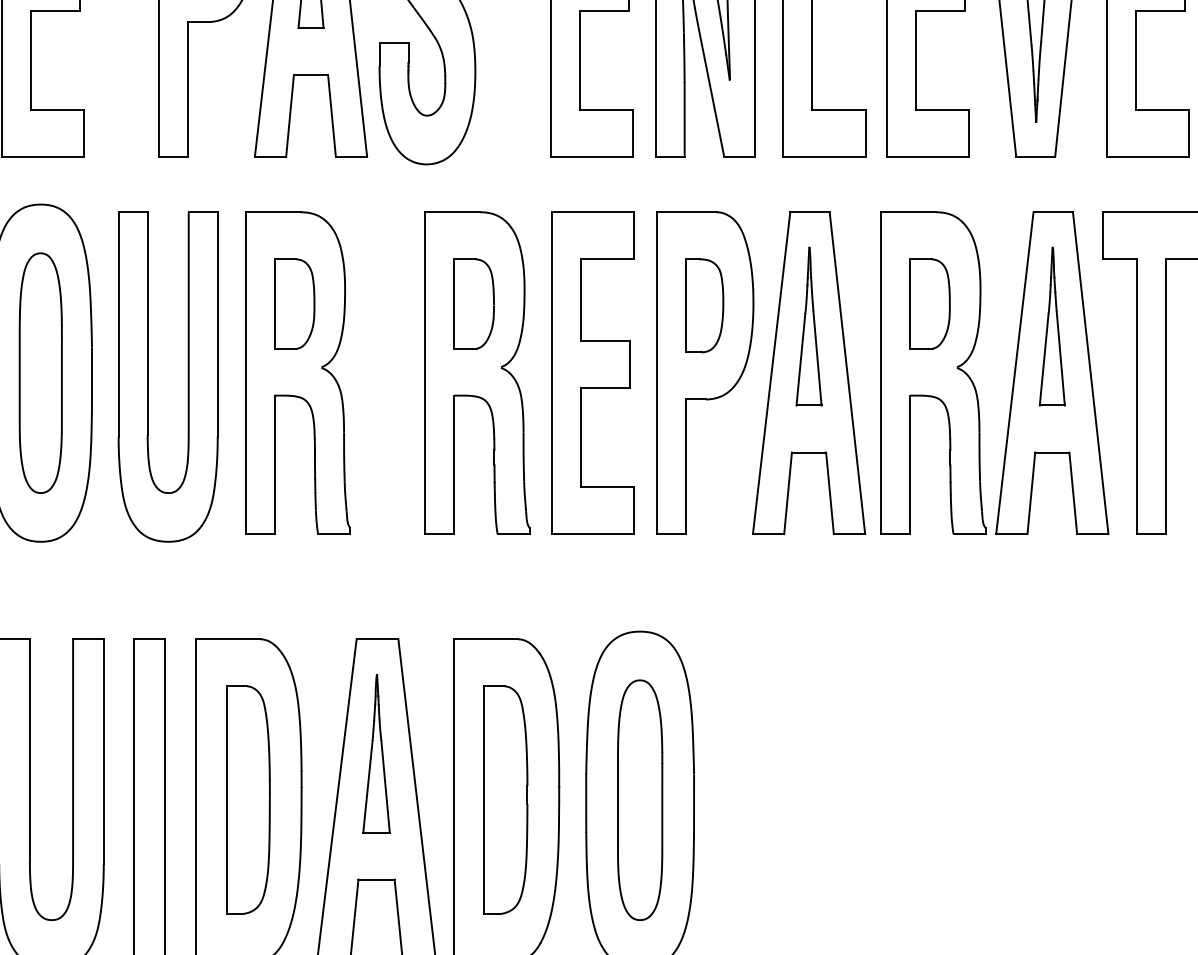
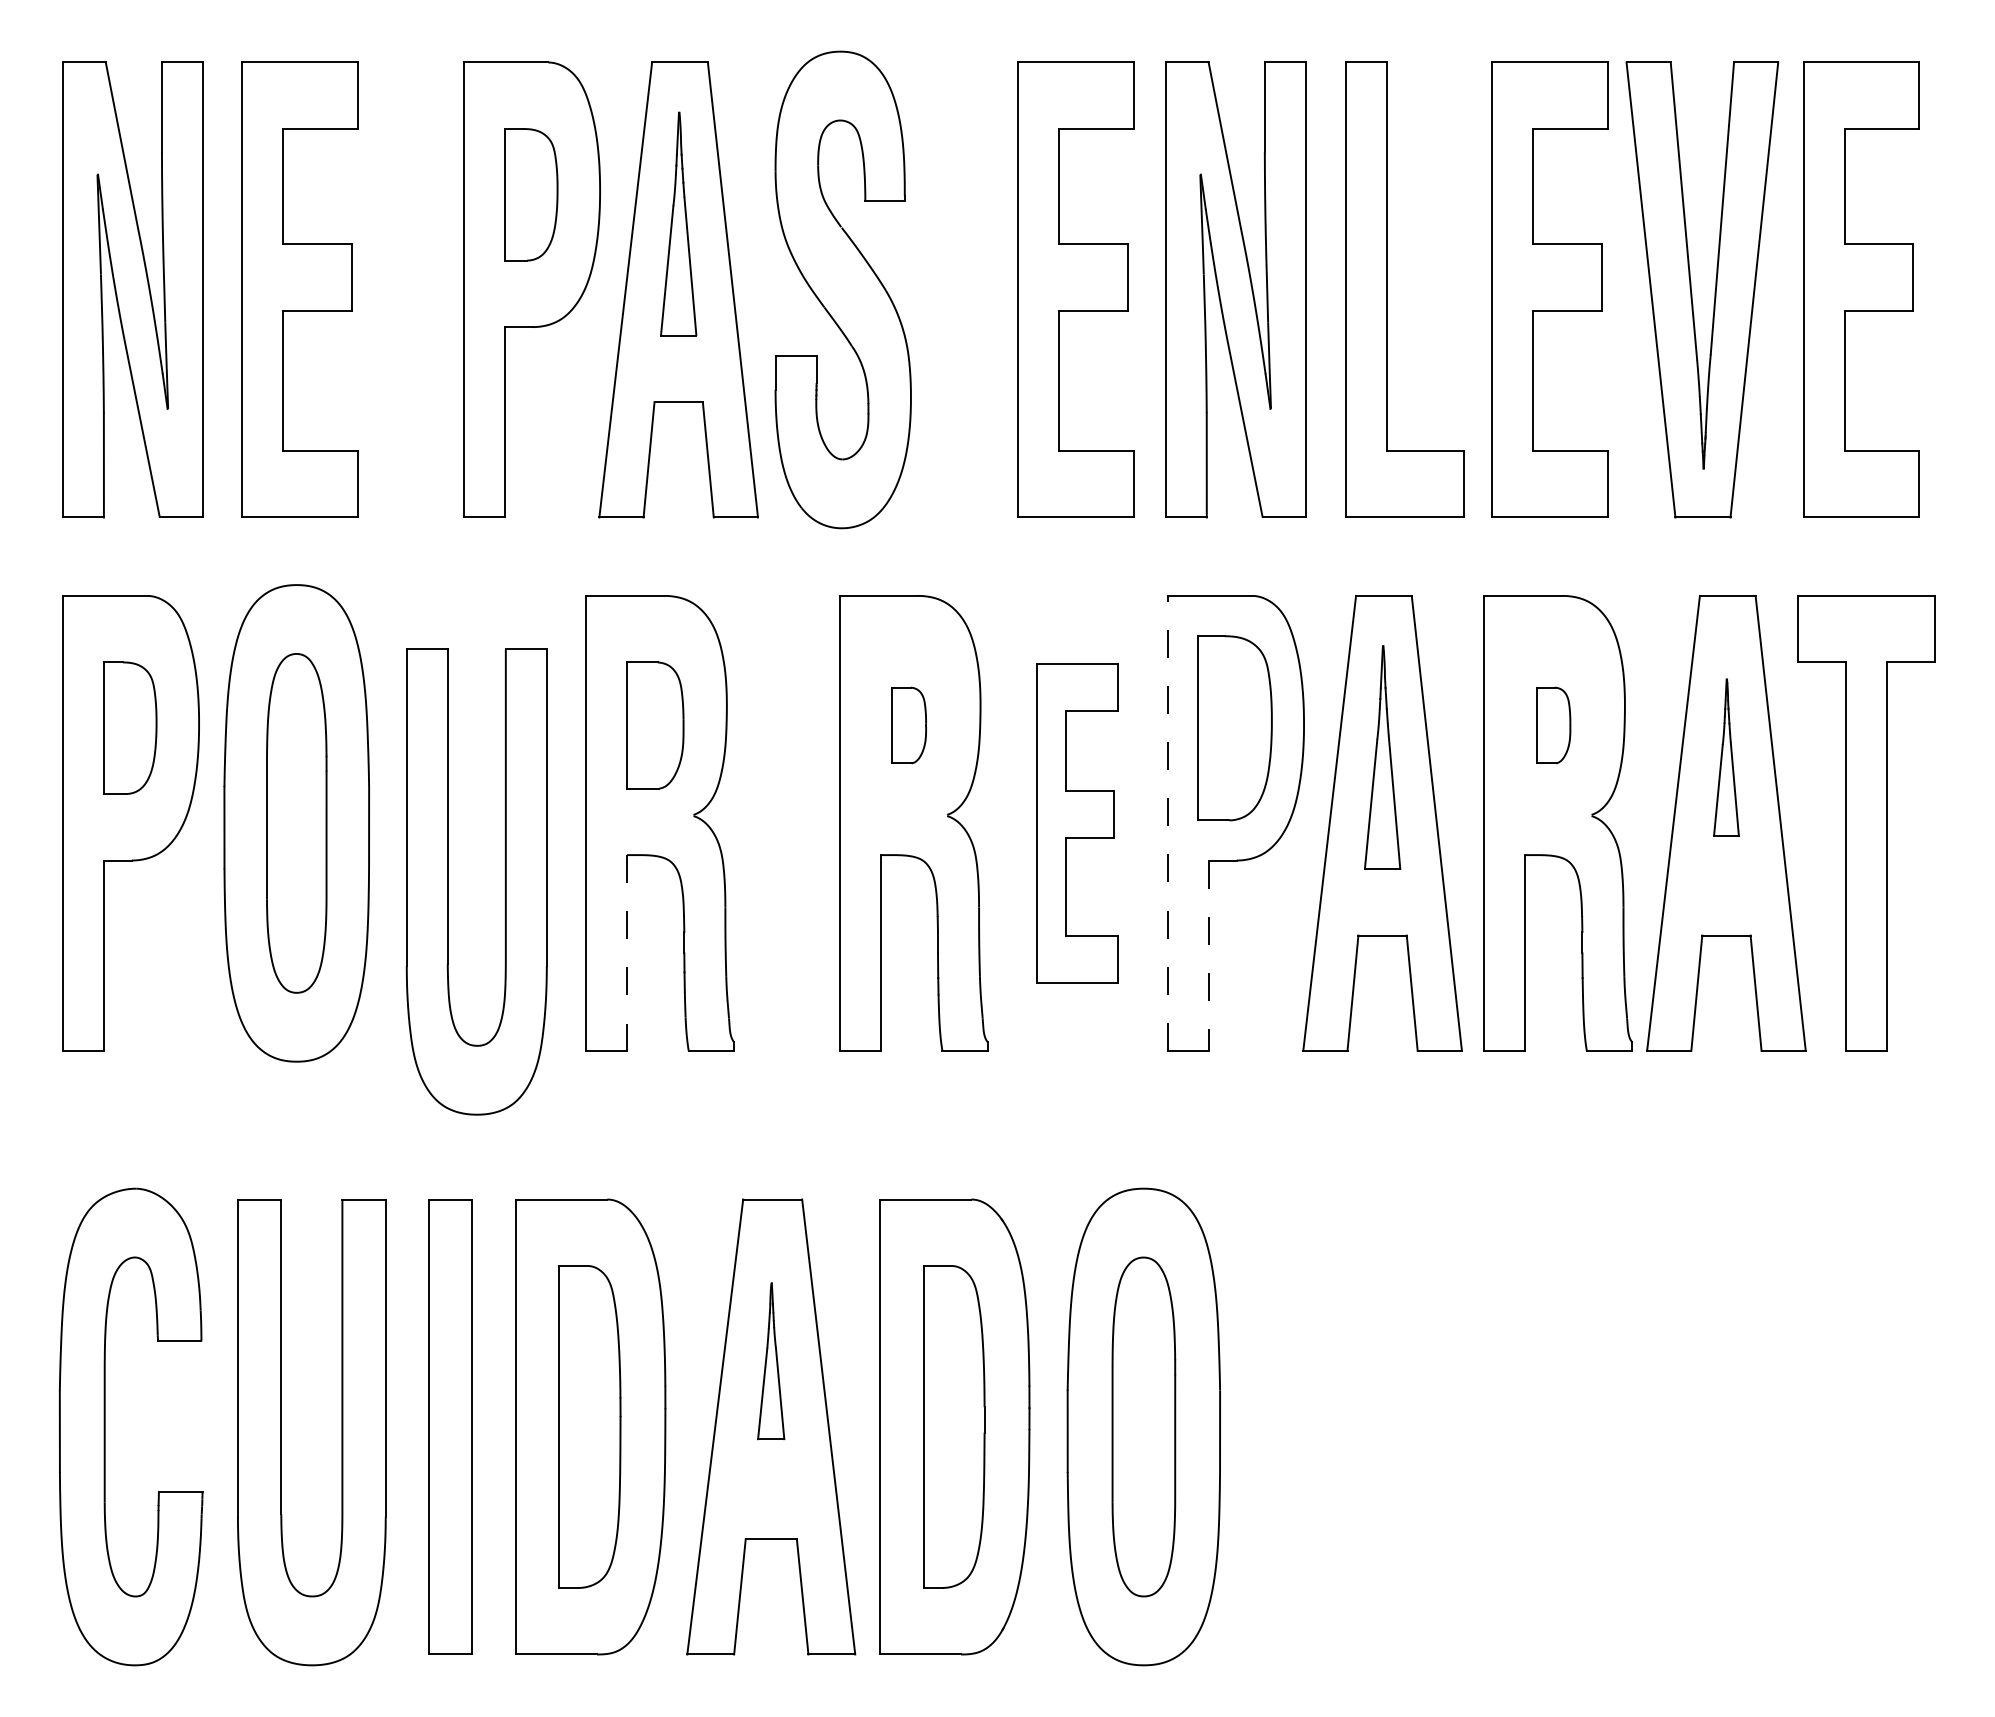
part: (474, 303) -> (909, 725), size x0.6
part: (929, 303) -> (1553, 725), size x0.6
part: (704, 305) -> (1235, 727), size x1.4
part: (1052, 326) -> (1726, 757), size x0.7
line: (656, 372) -> (1167, 822), solid -> dashed
part: (593, 373) -> (1077, 823), size x0.7
part: (148, 376) -> (448, 881), moved
line: (274, 465) -> (627, 953), solid -> dashed
line: (685, 467) -> (1208, 956), solid -> dashed
part: (375, 753) -> (770, 1360), size x0.7

